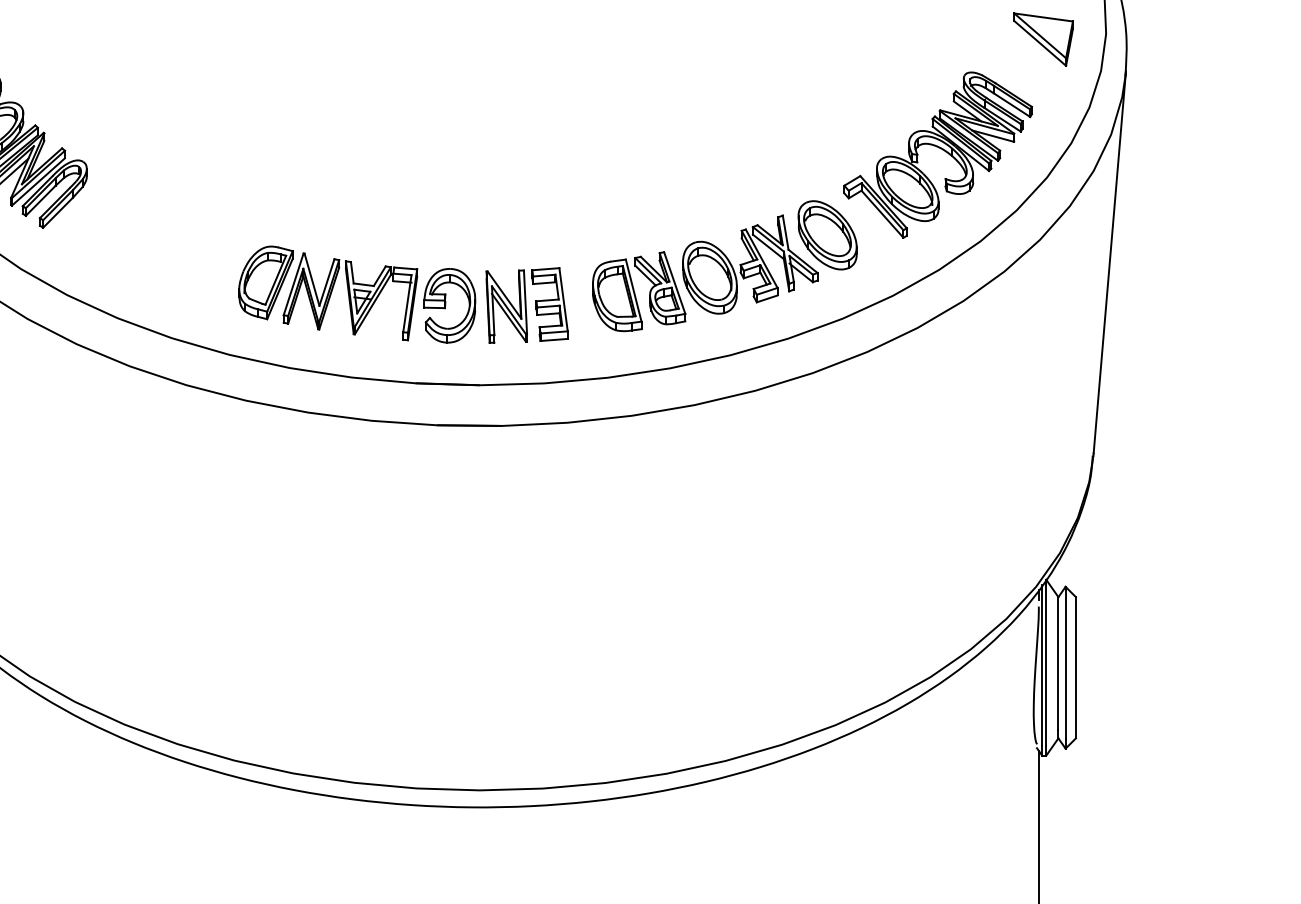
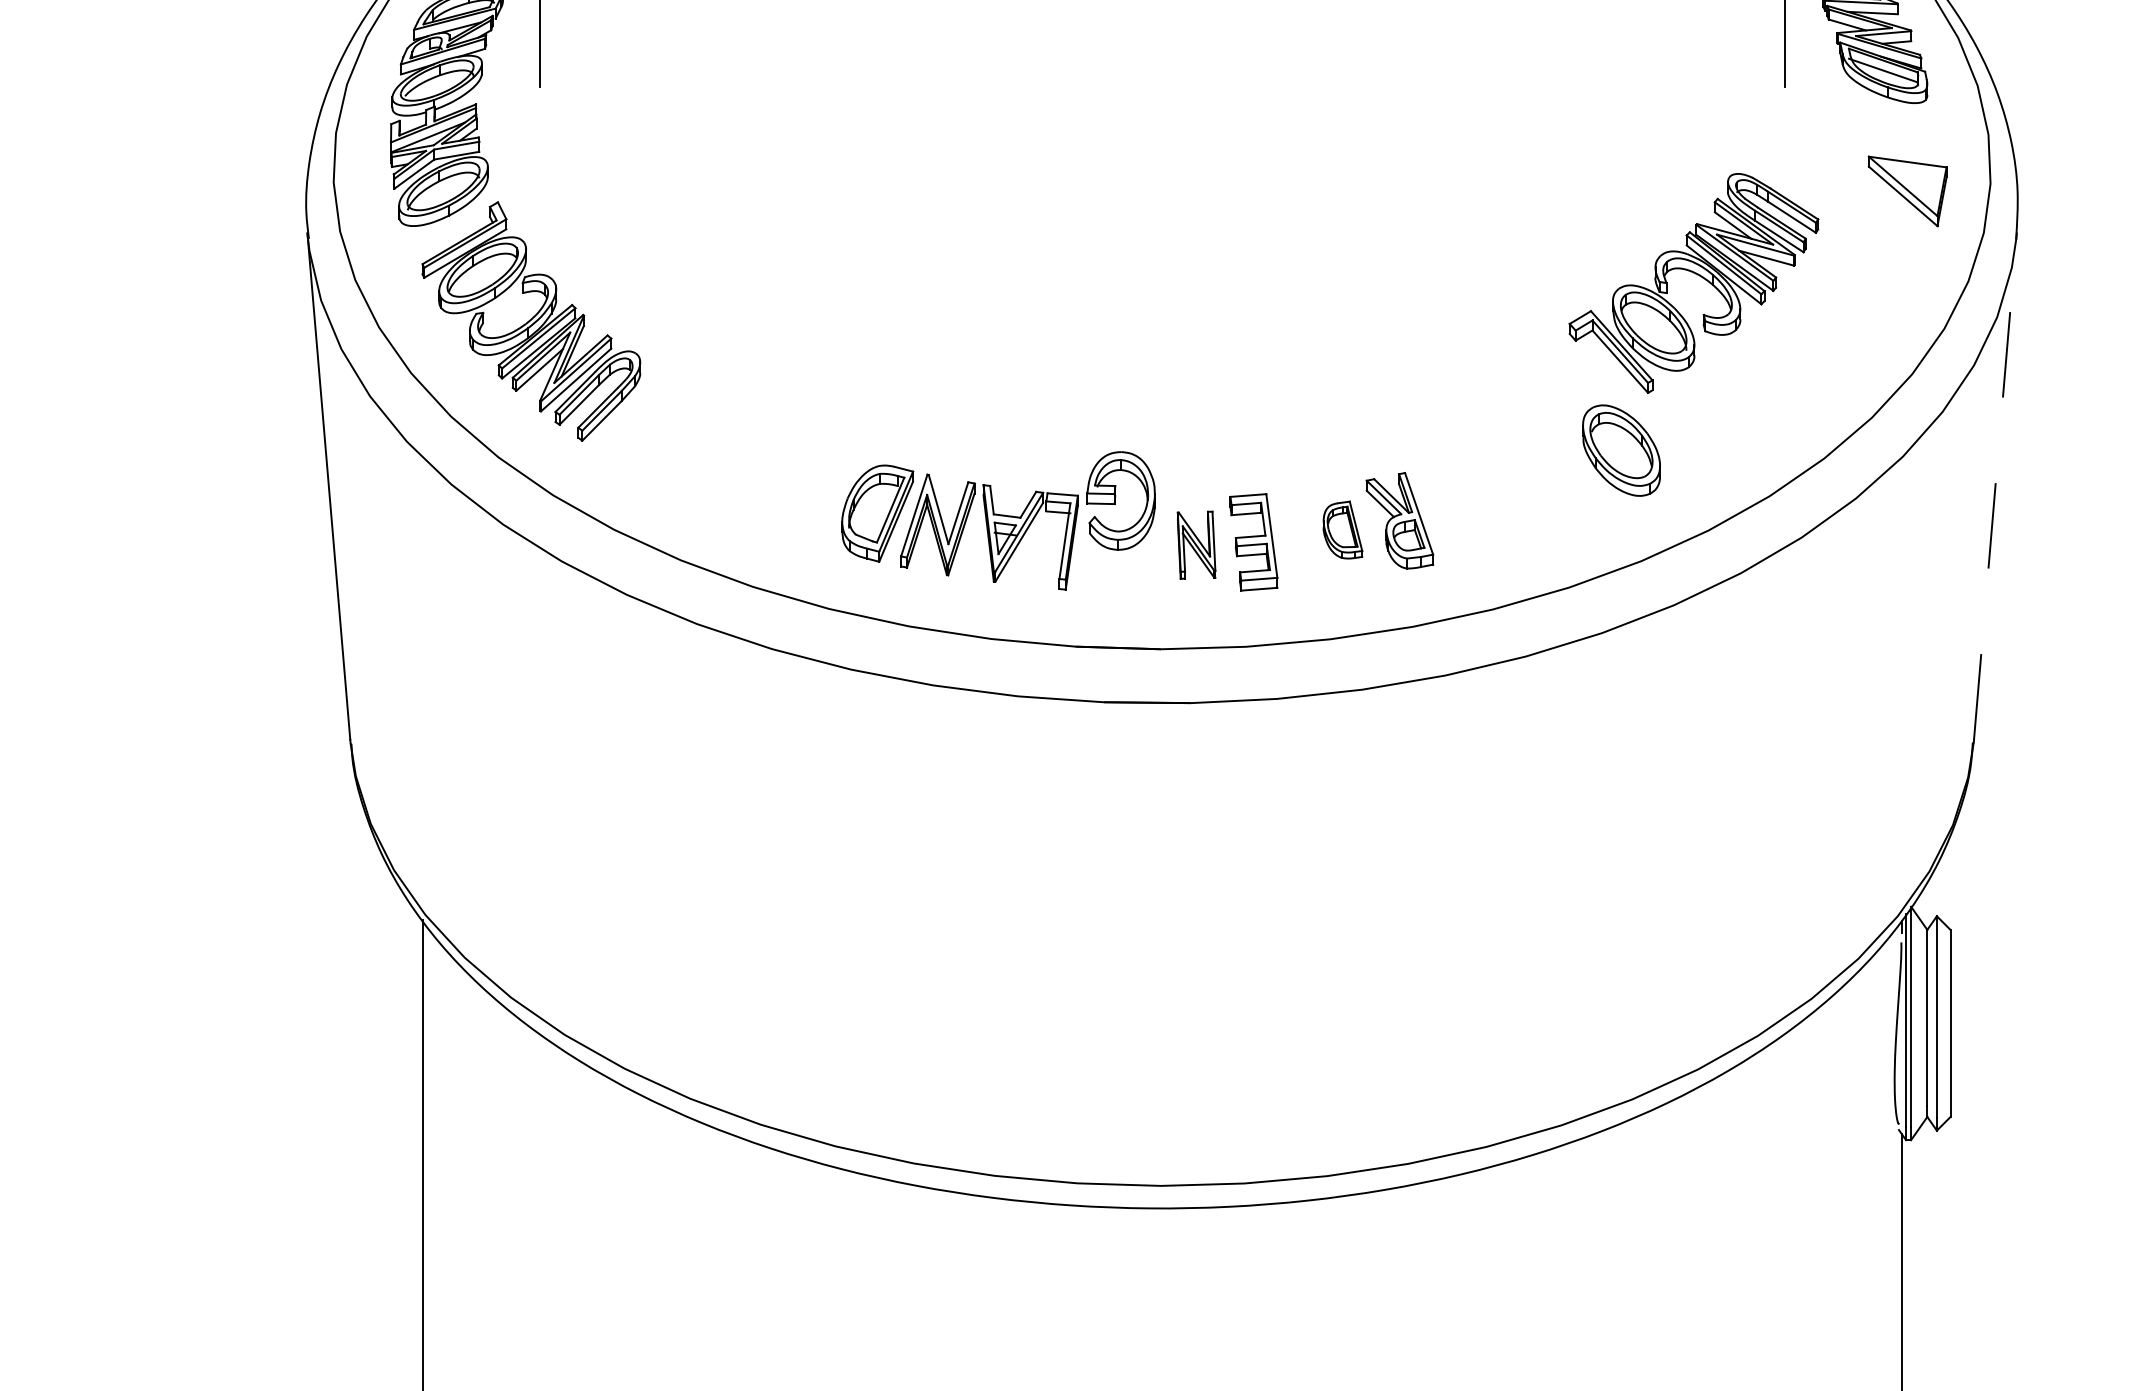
part: (940, 149) -> (1697, 275), moved
line: (1109, 262) -> (1995, 486), solid -> dashed
part: (750, 264) -> (1519, 489), removed
part: (616, 294) -> (1342, 529), size x0.6
part: (449, 305) -> (1120, 500), moved
part: (506, 306) -> (1196, 545), size x0.7

